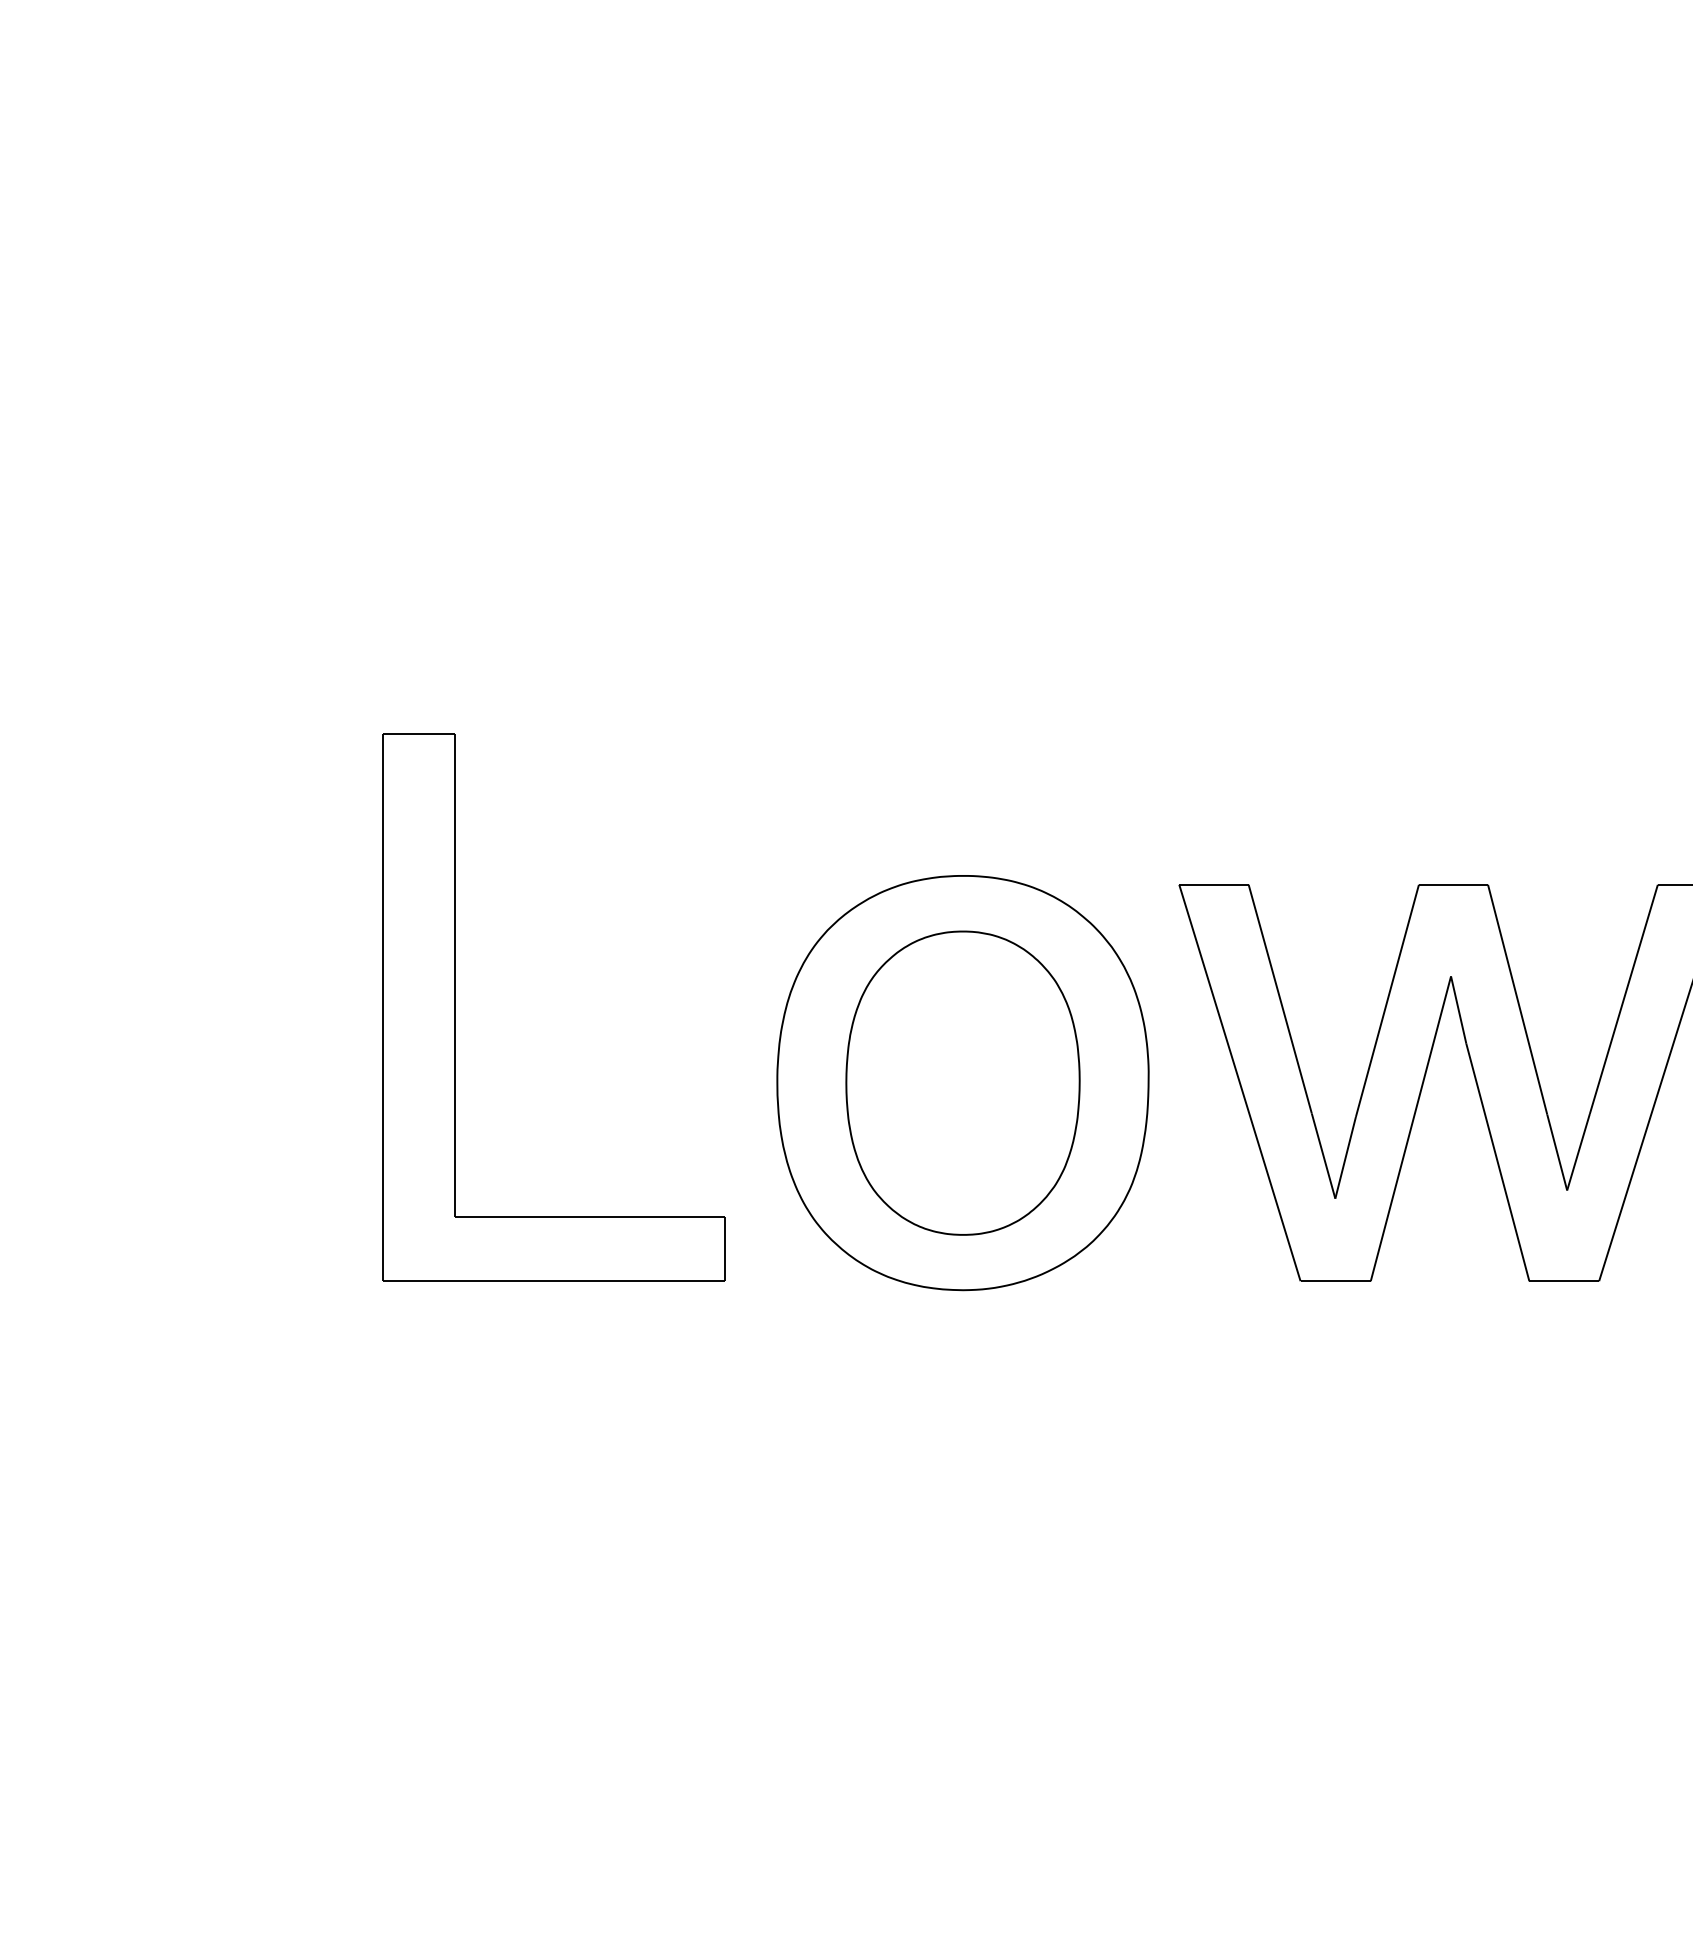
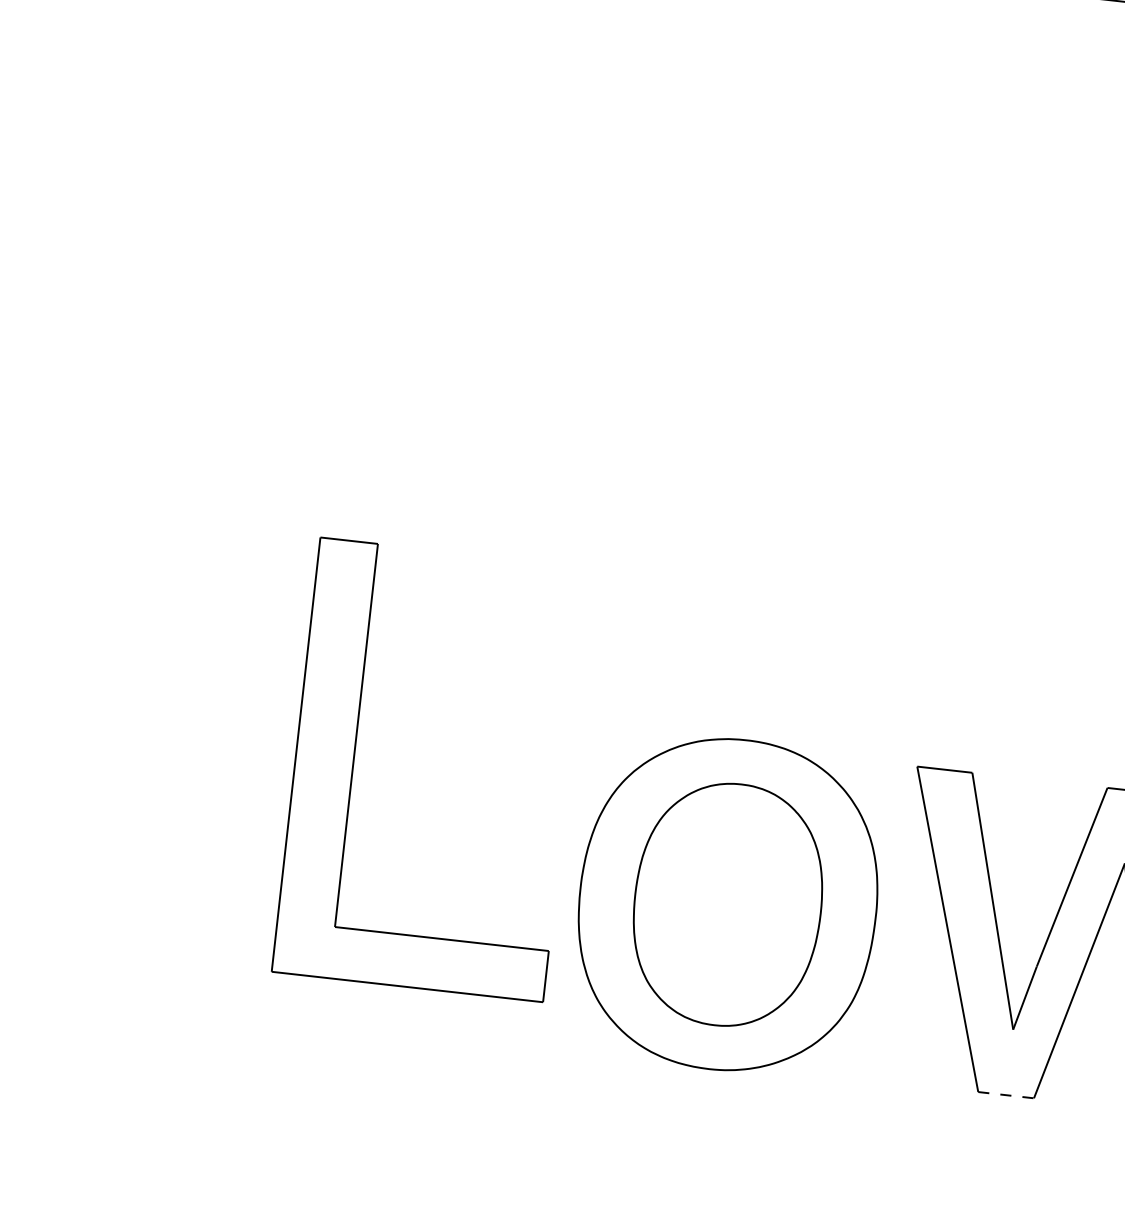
part: (455, 1007) -> (353, 761), moved
line: (1336, 1281) -> (1006, 1095), solid -> dashed

